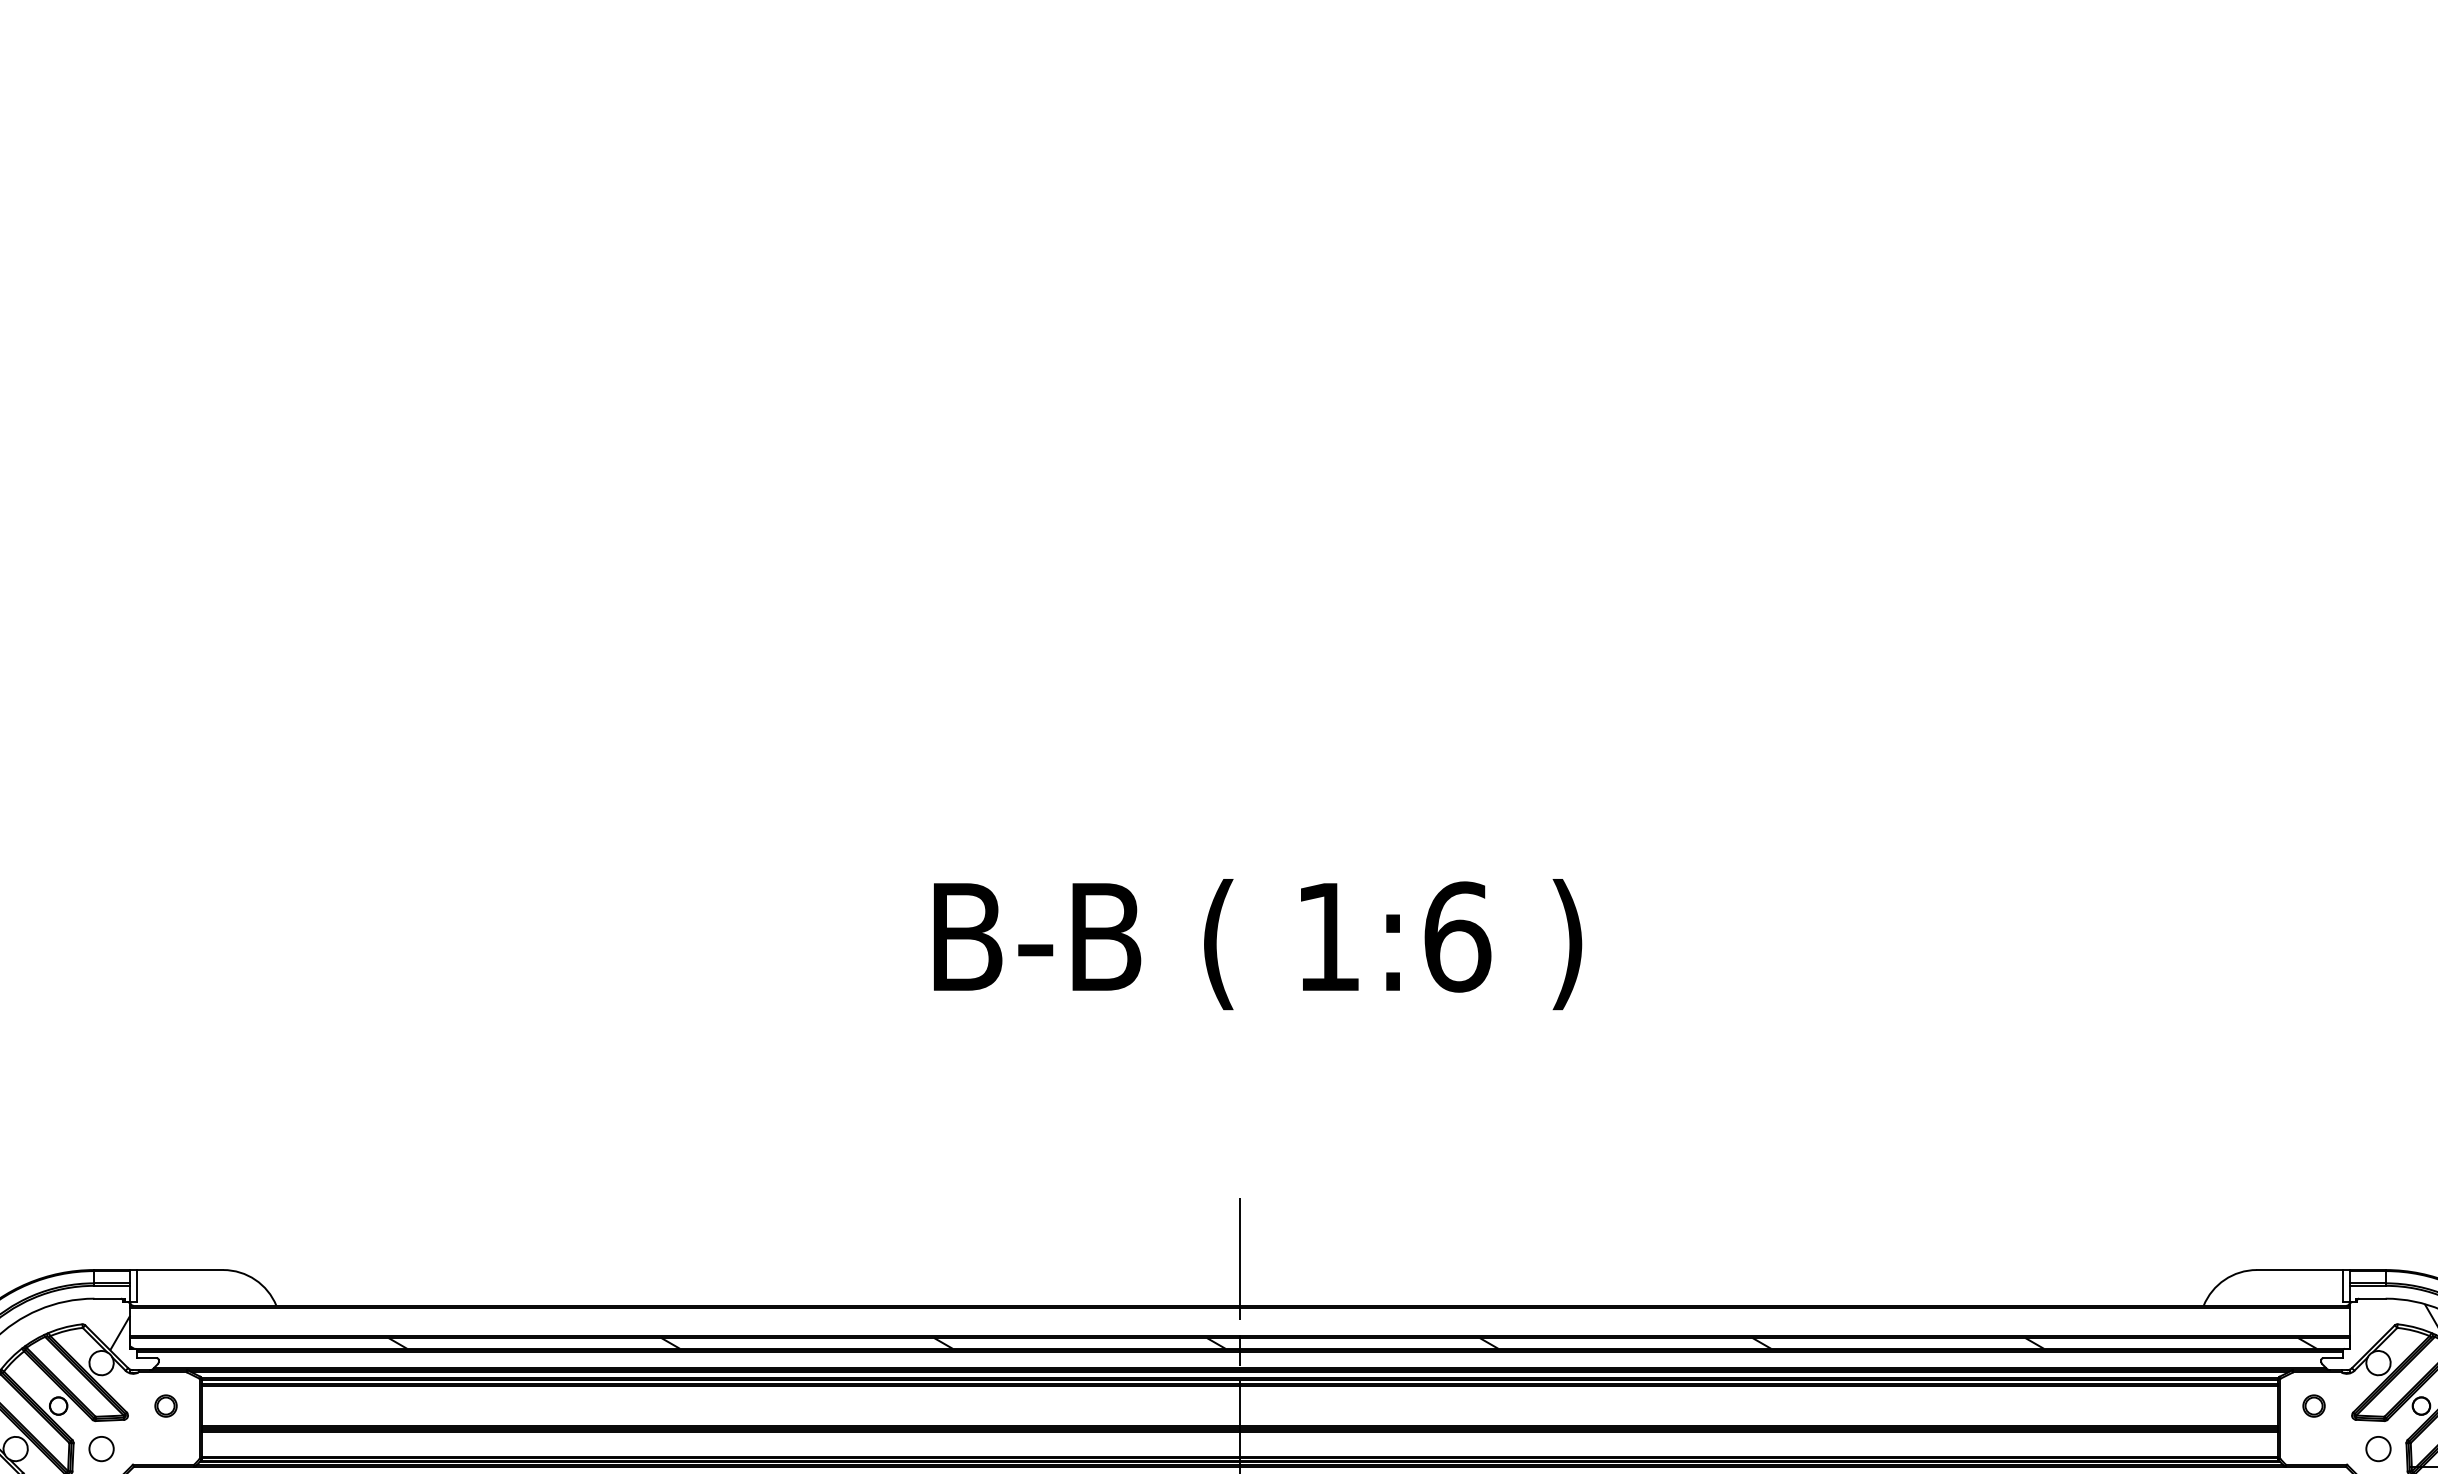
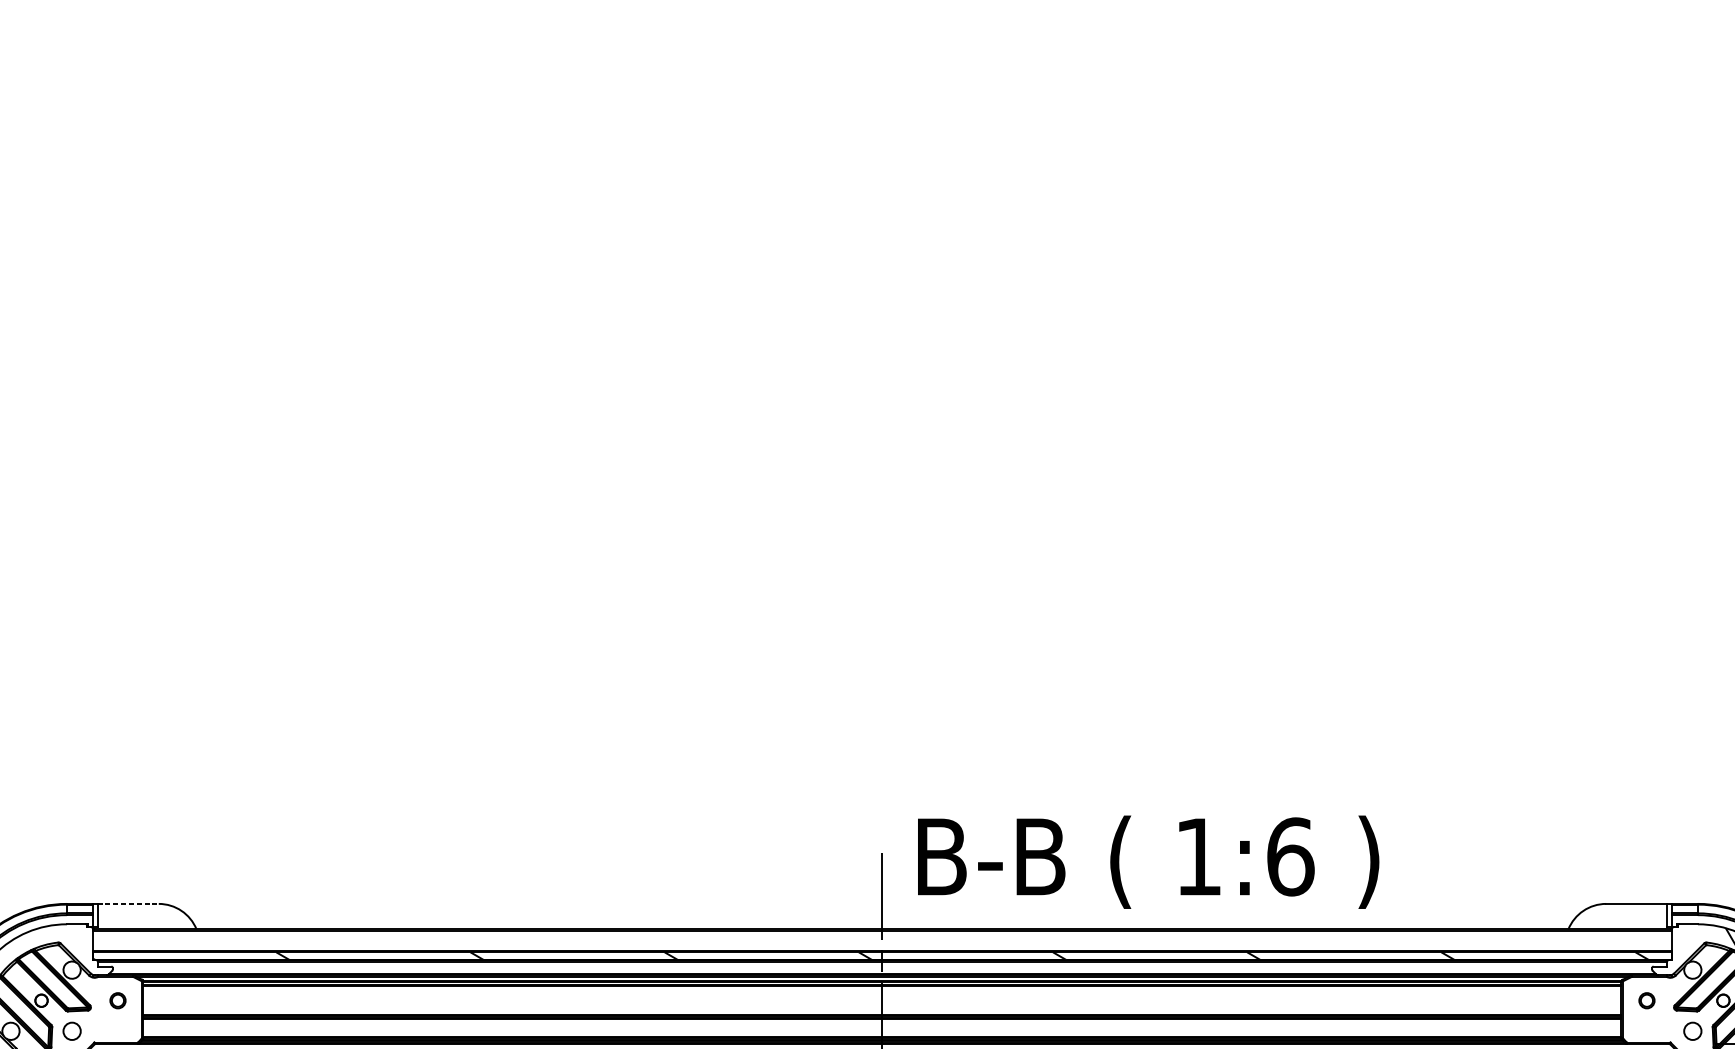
text: (1258, 944) -> (1149, 862), moved
line: (180, 1270) -> (128, 904), solid -> dashed
hatch: (120, 1332) -> (85, 948), removed

